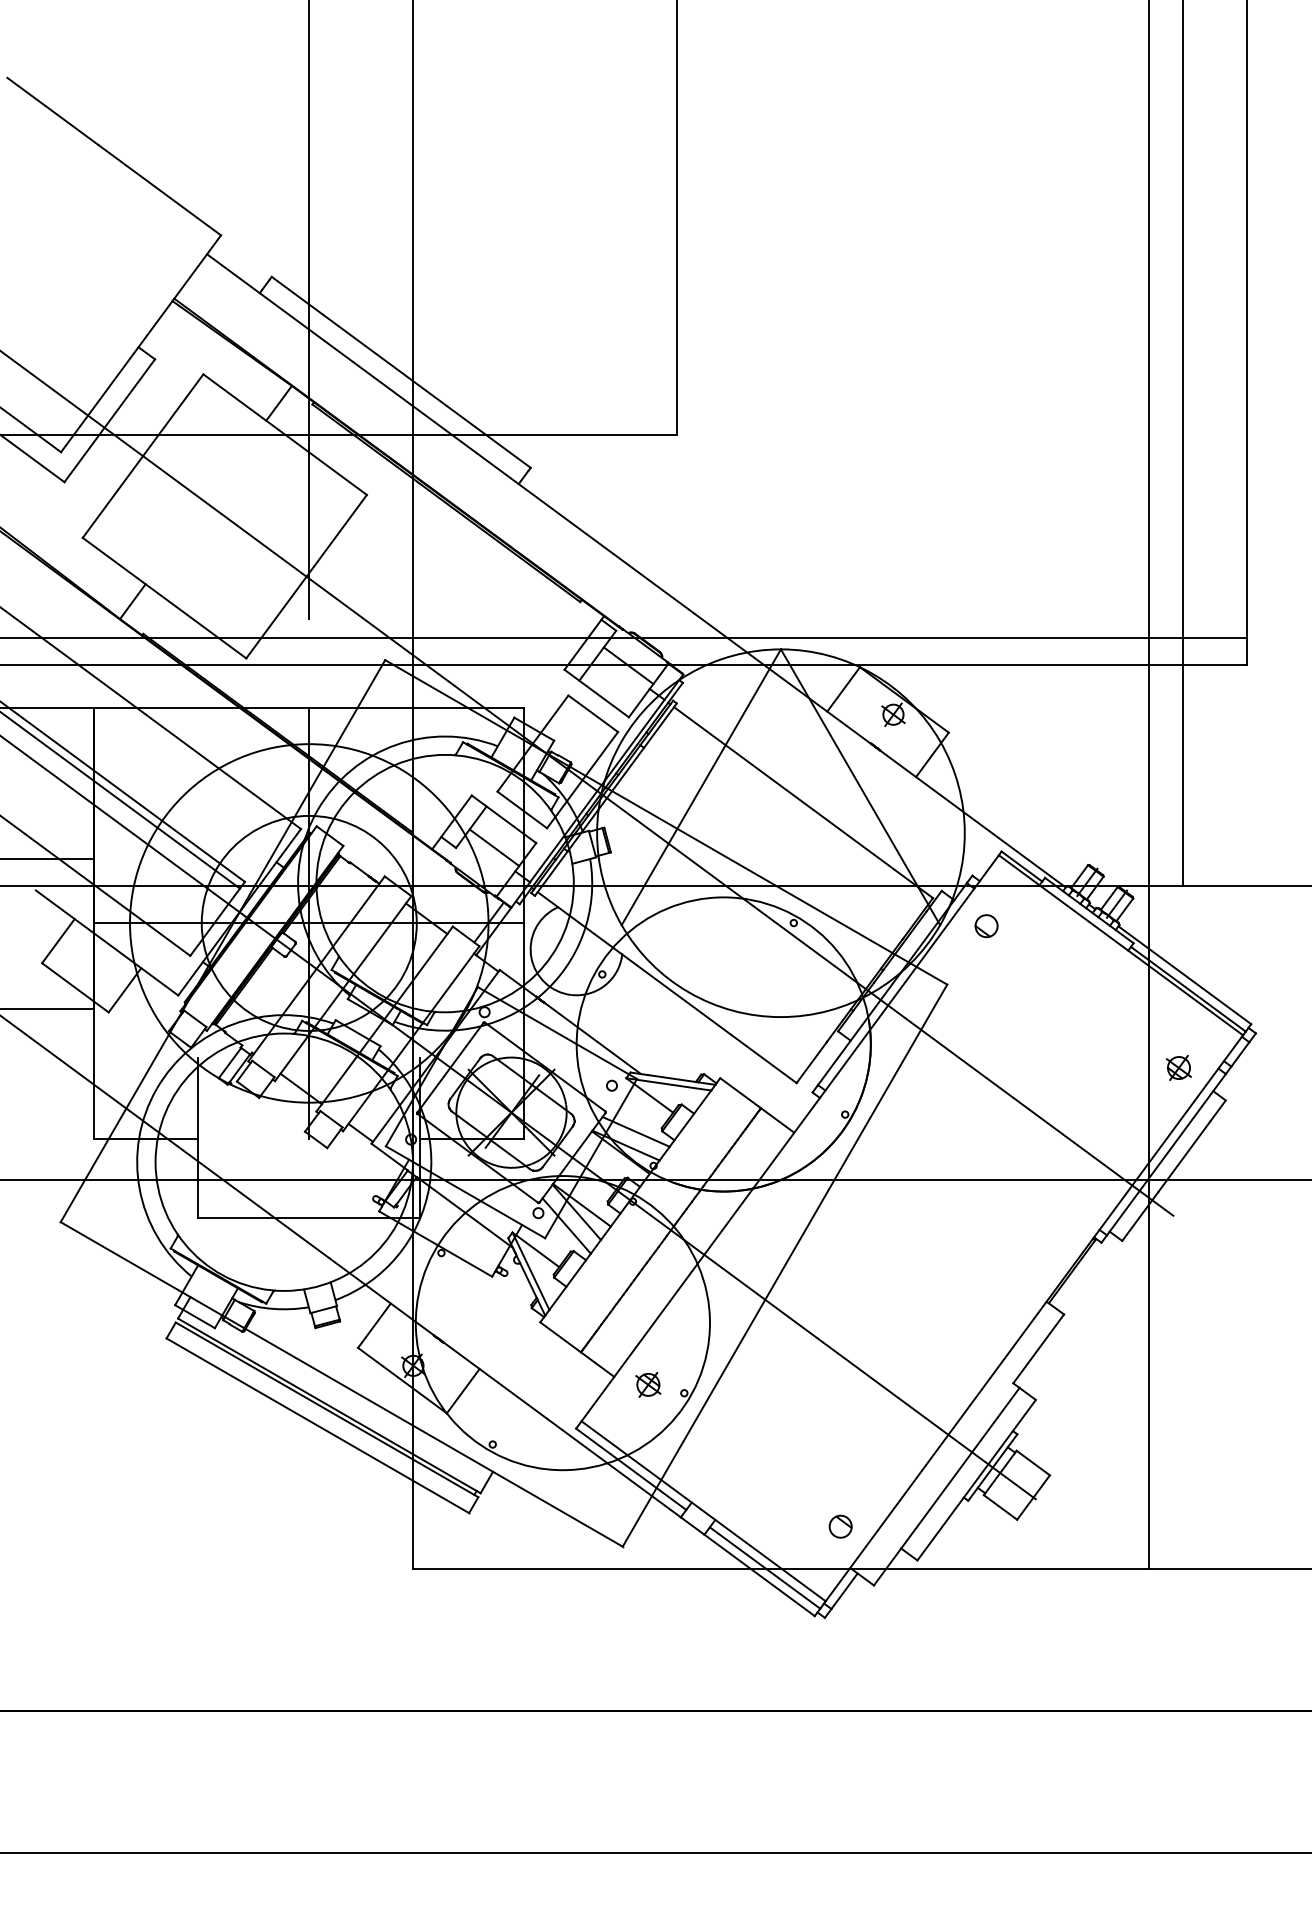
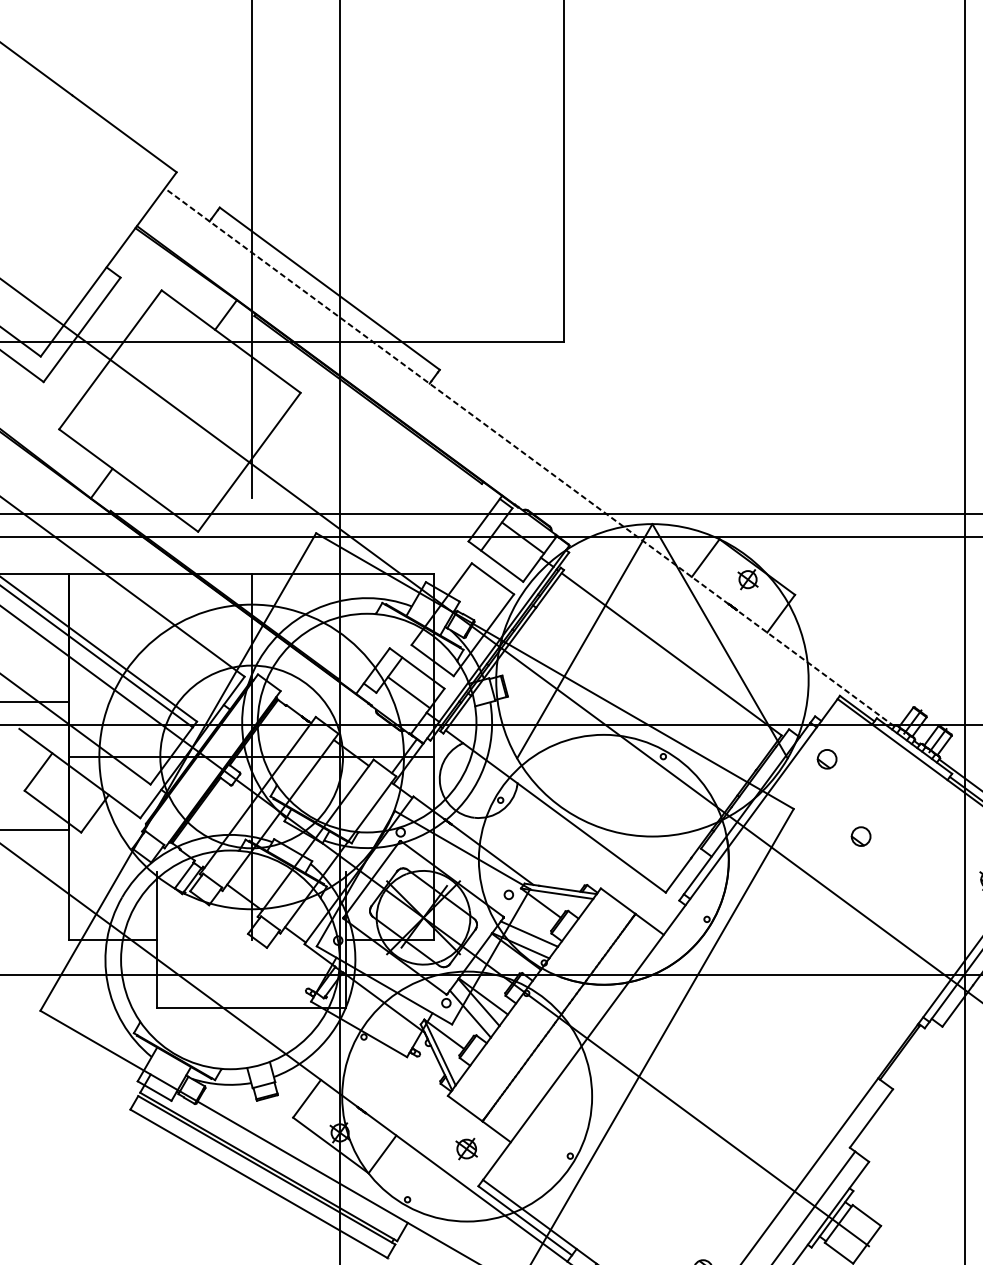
line: (636, 570) -> (529, 457), solid -> dashed
part: (1026, 1017) -> (861, 836), added
part: (648, 1384) -> (466, 1148), moved

